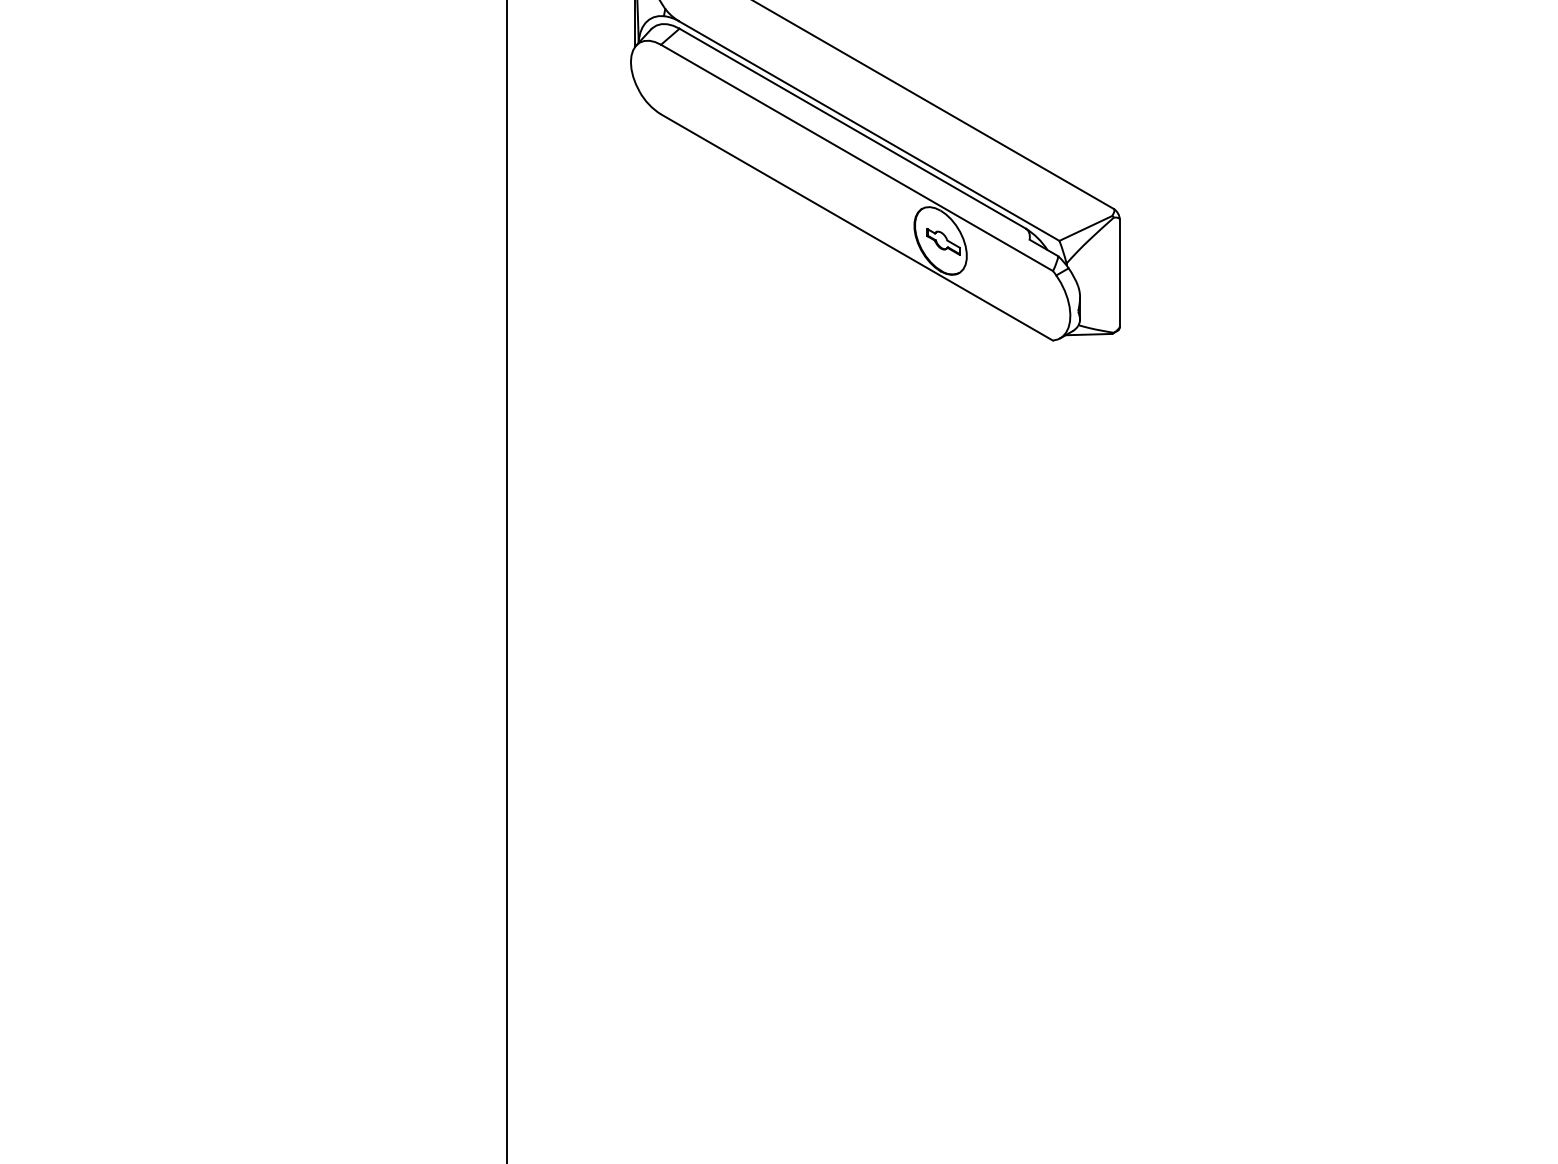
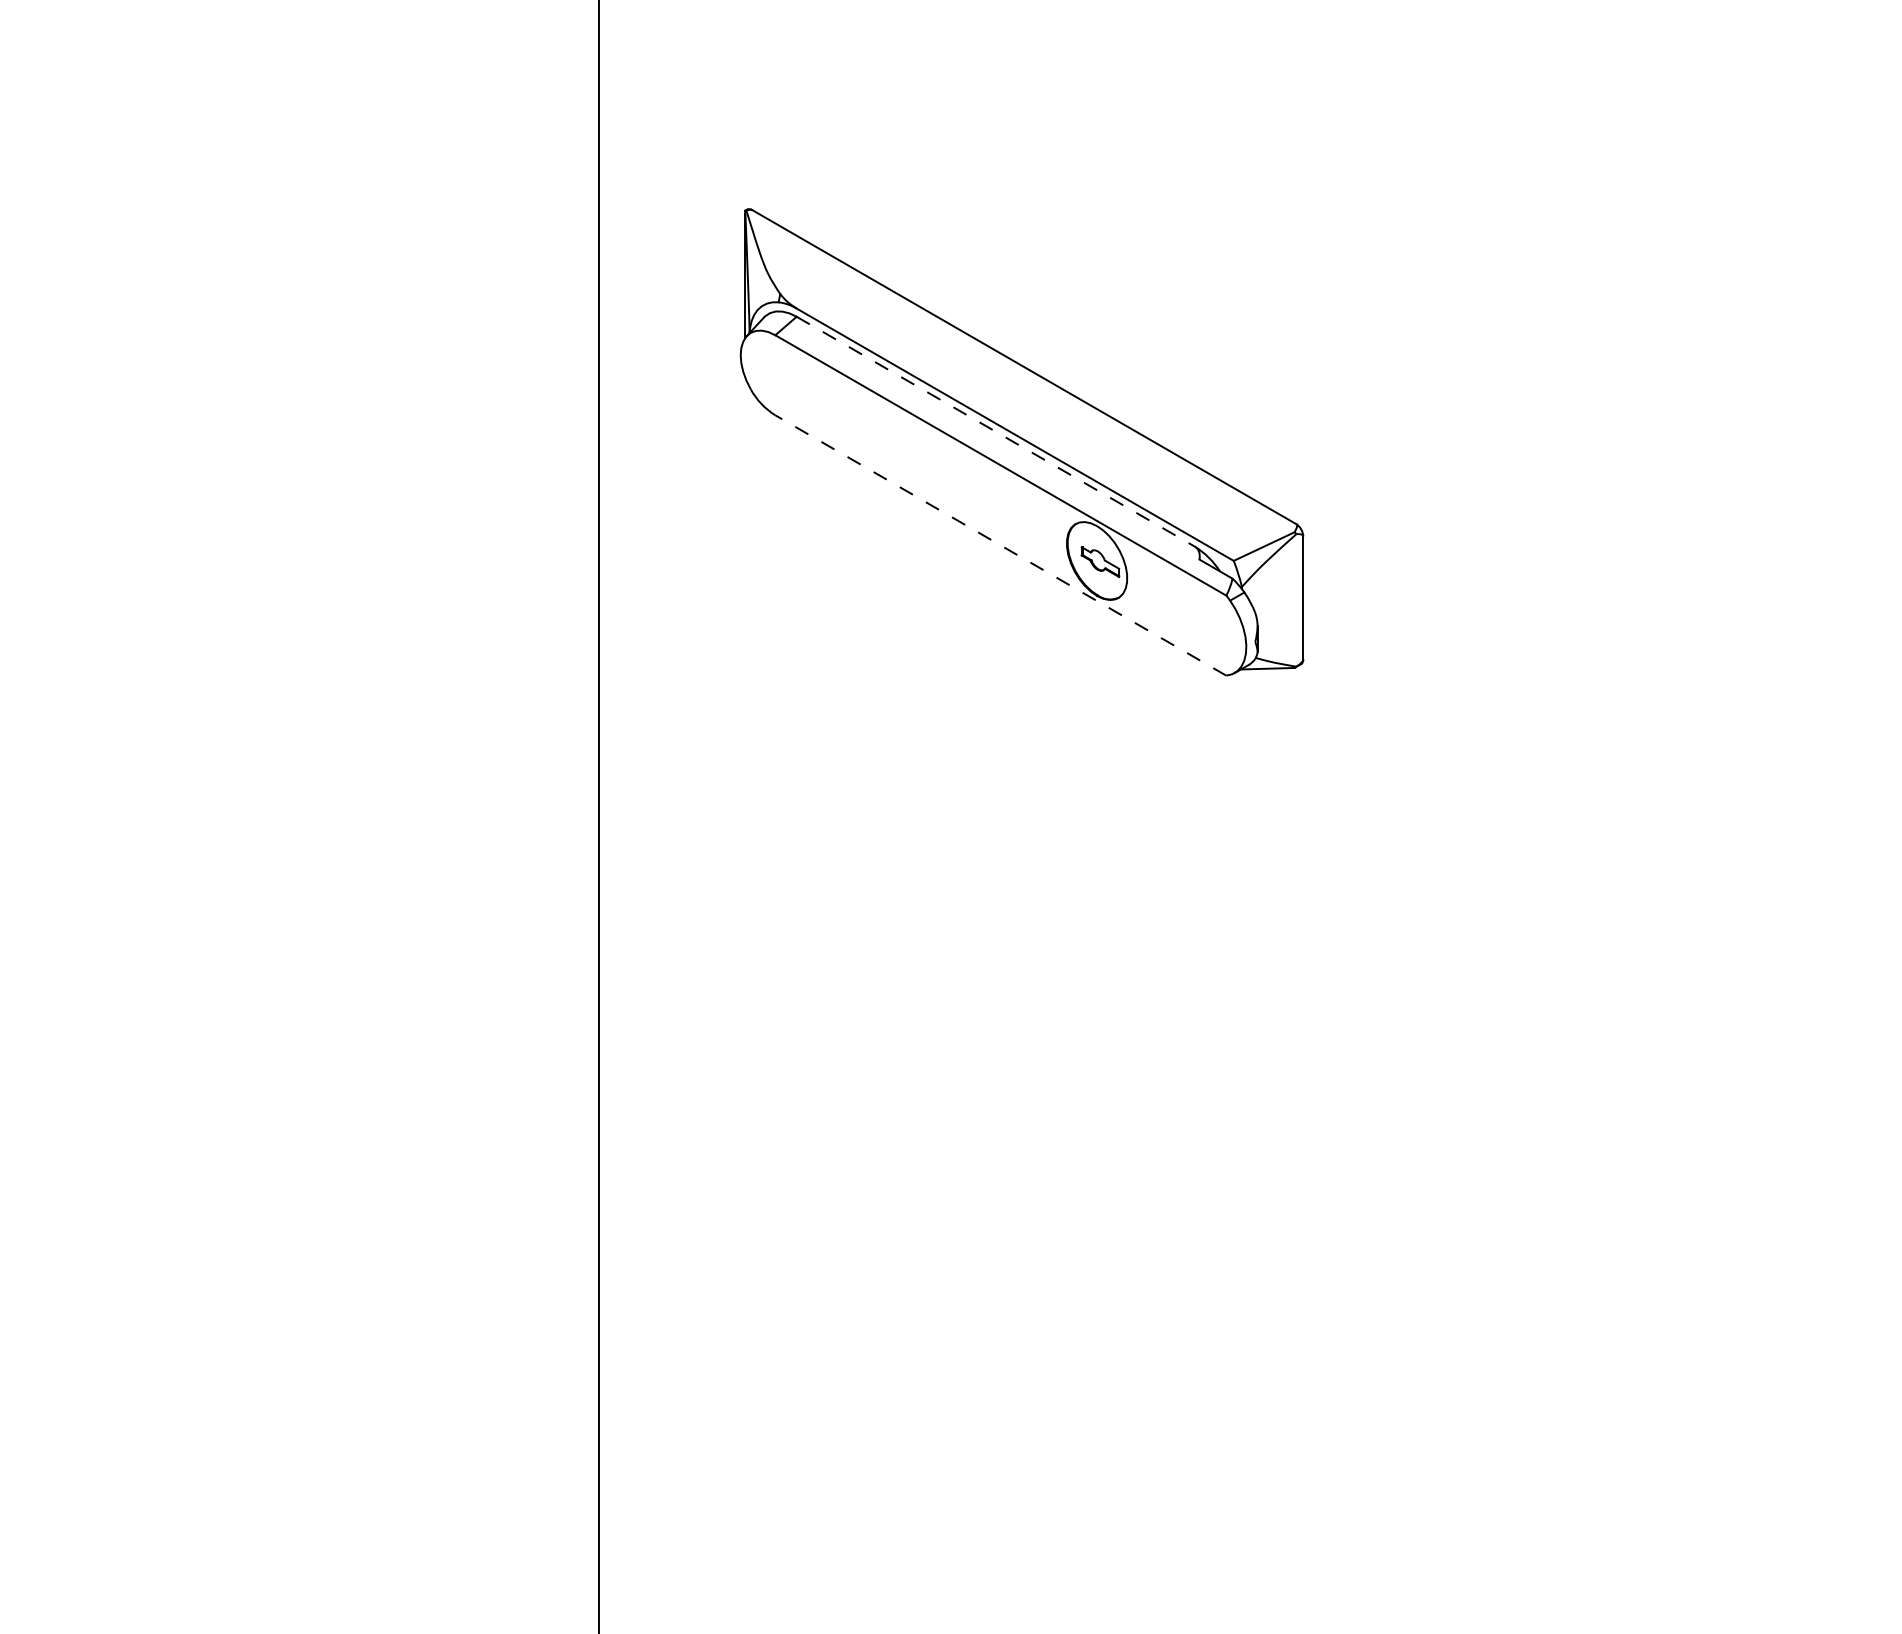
line: (852, 128) -> (995, 431), solid -> dashed
line: (856, 227) -> (1000, 545), solid -> dashed

